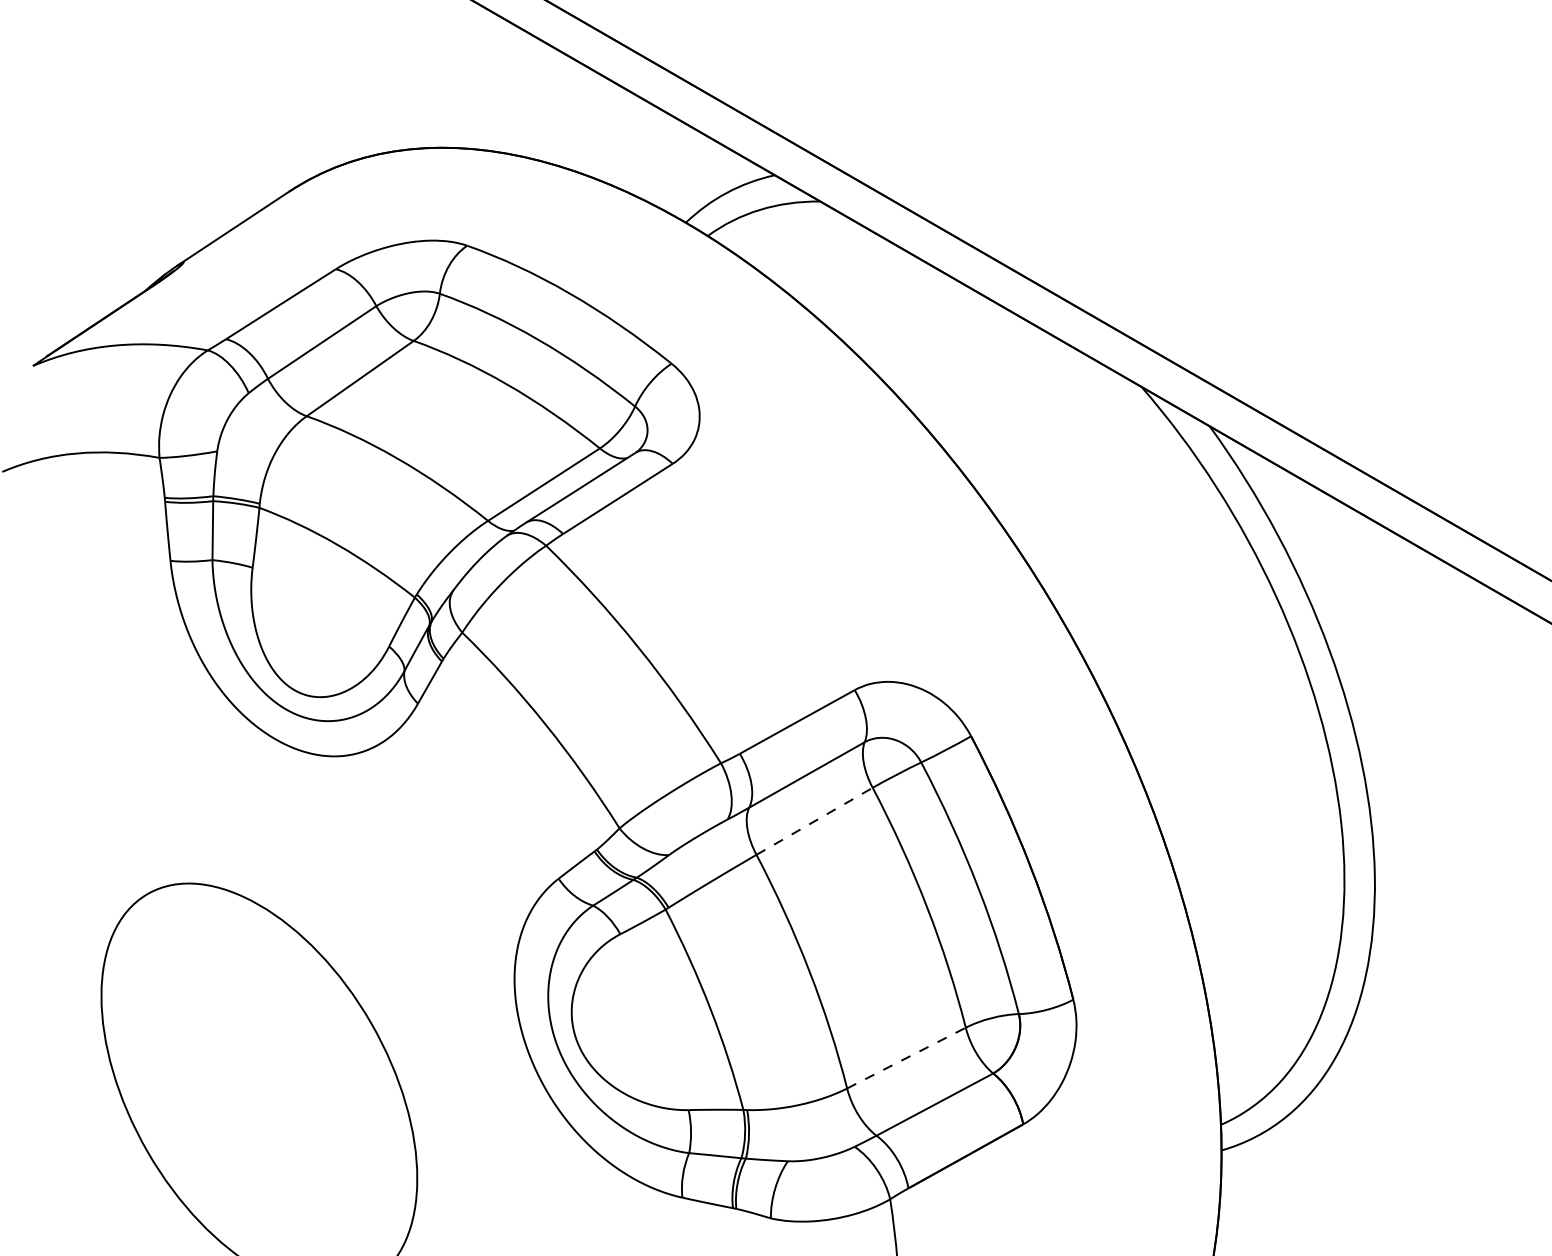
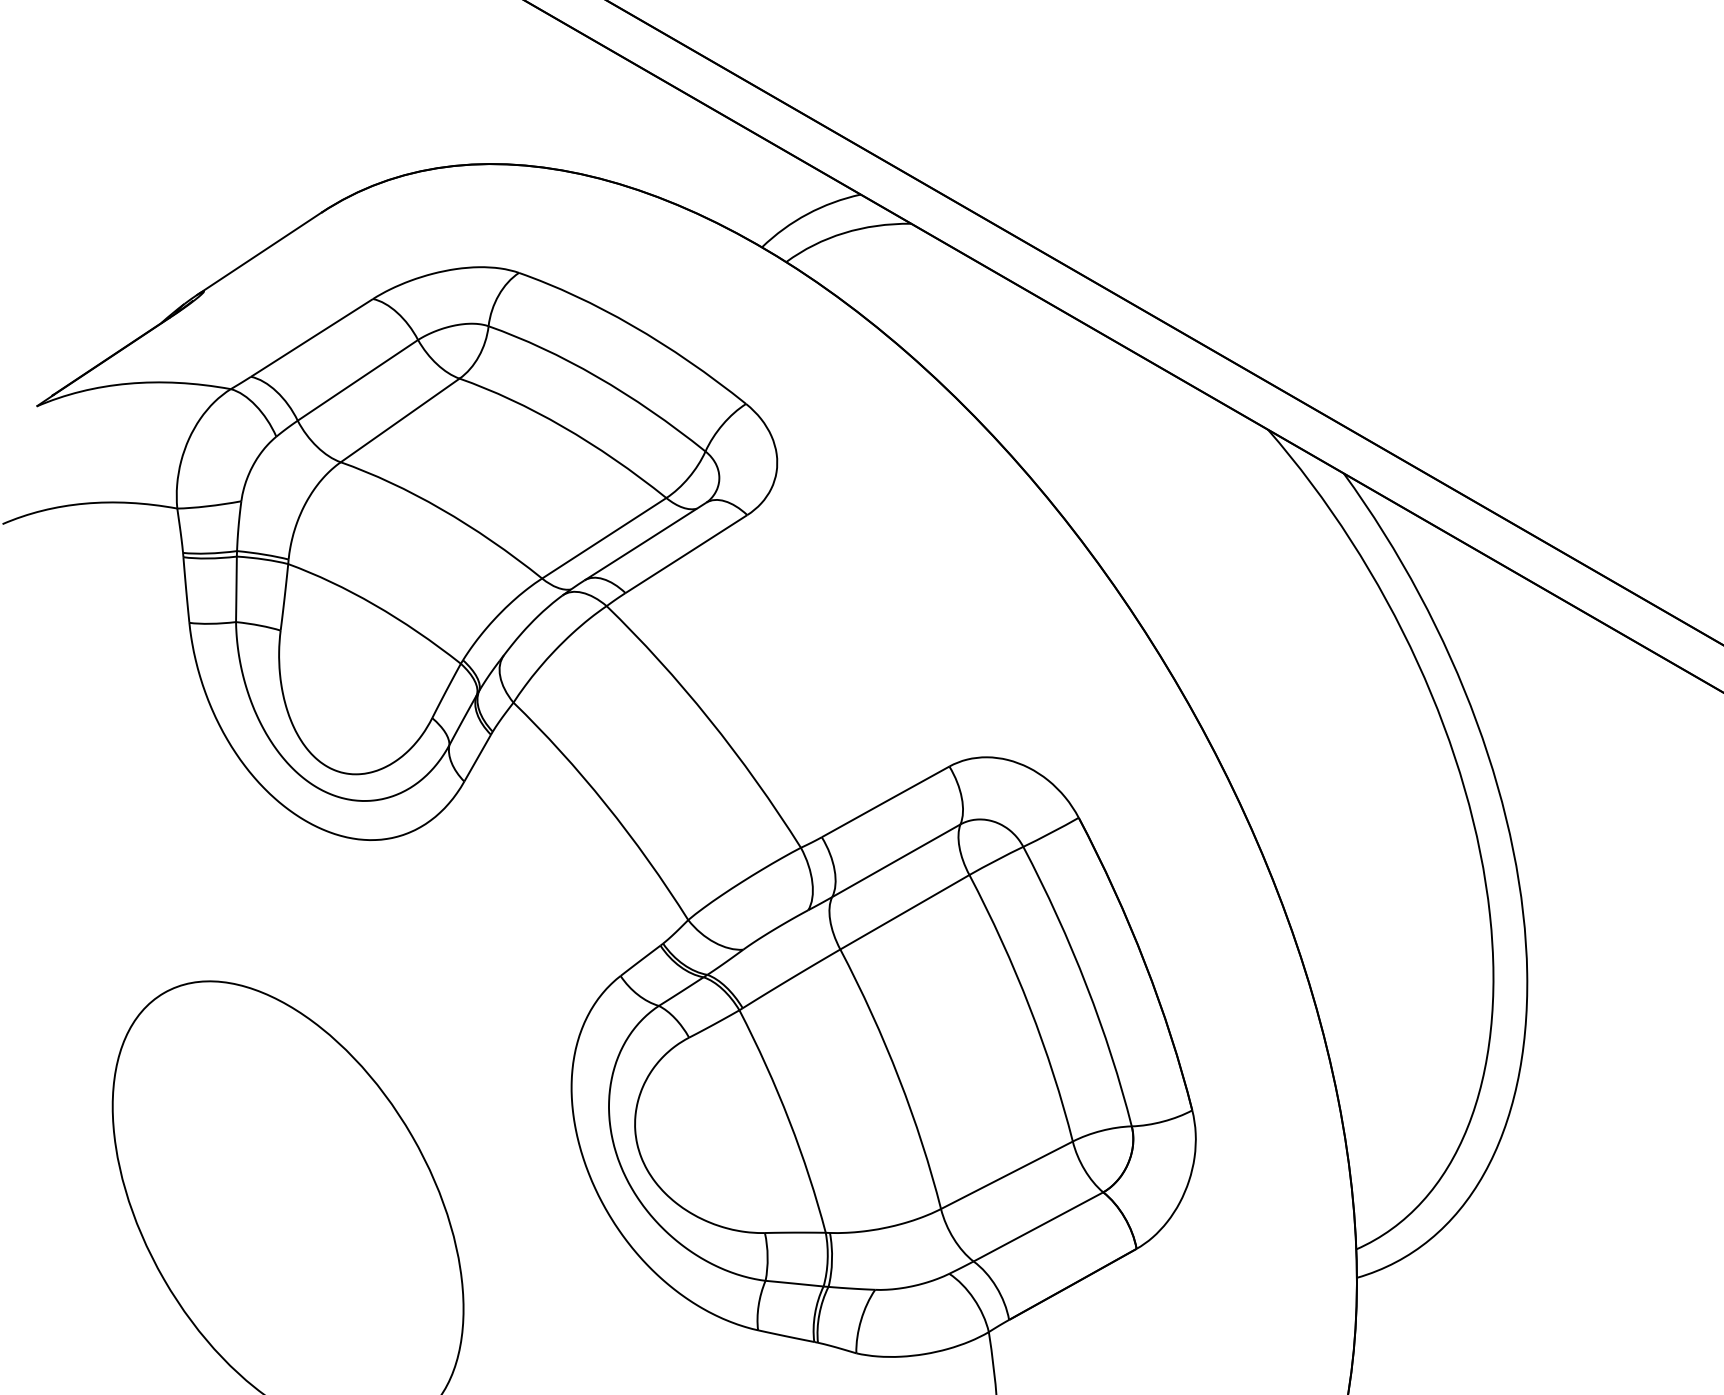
line: (815, 821) -> (905, 912), dashed -> solid
line: (906, 1058) -> (1006, 1175), dashed -> solid

